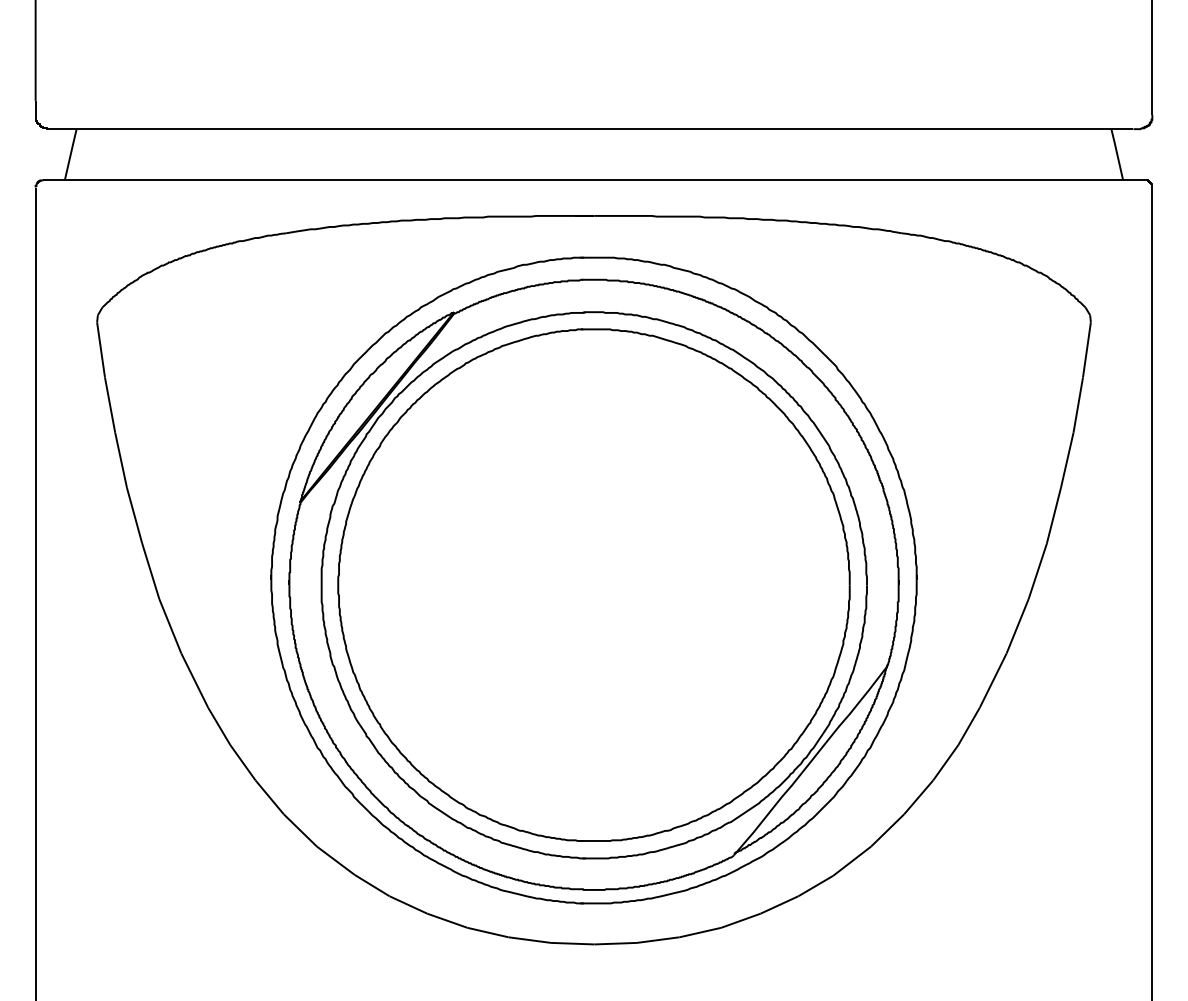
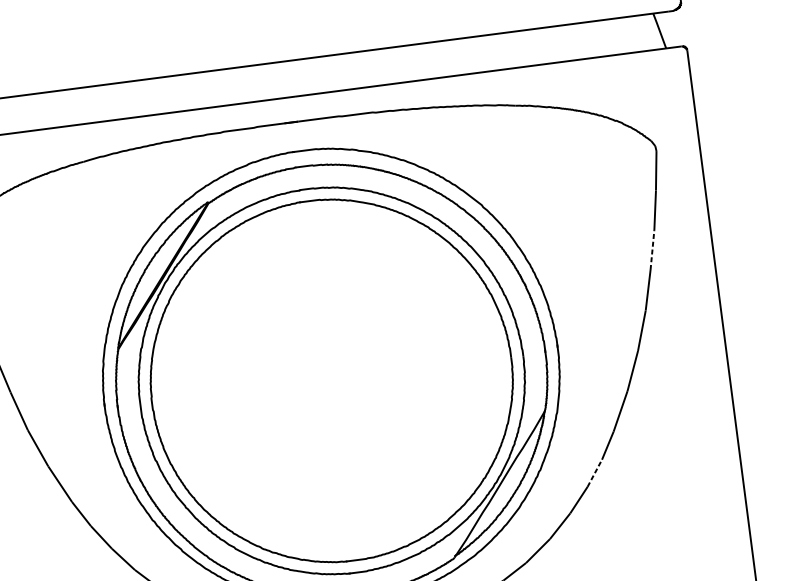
line: (1067, 459) -> (652, 249), solid -> dashed
line: (945, 762) -> (594, 473), solid -> dashed

